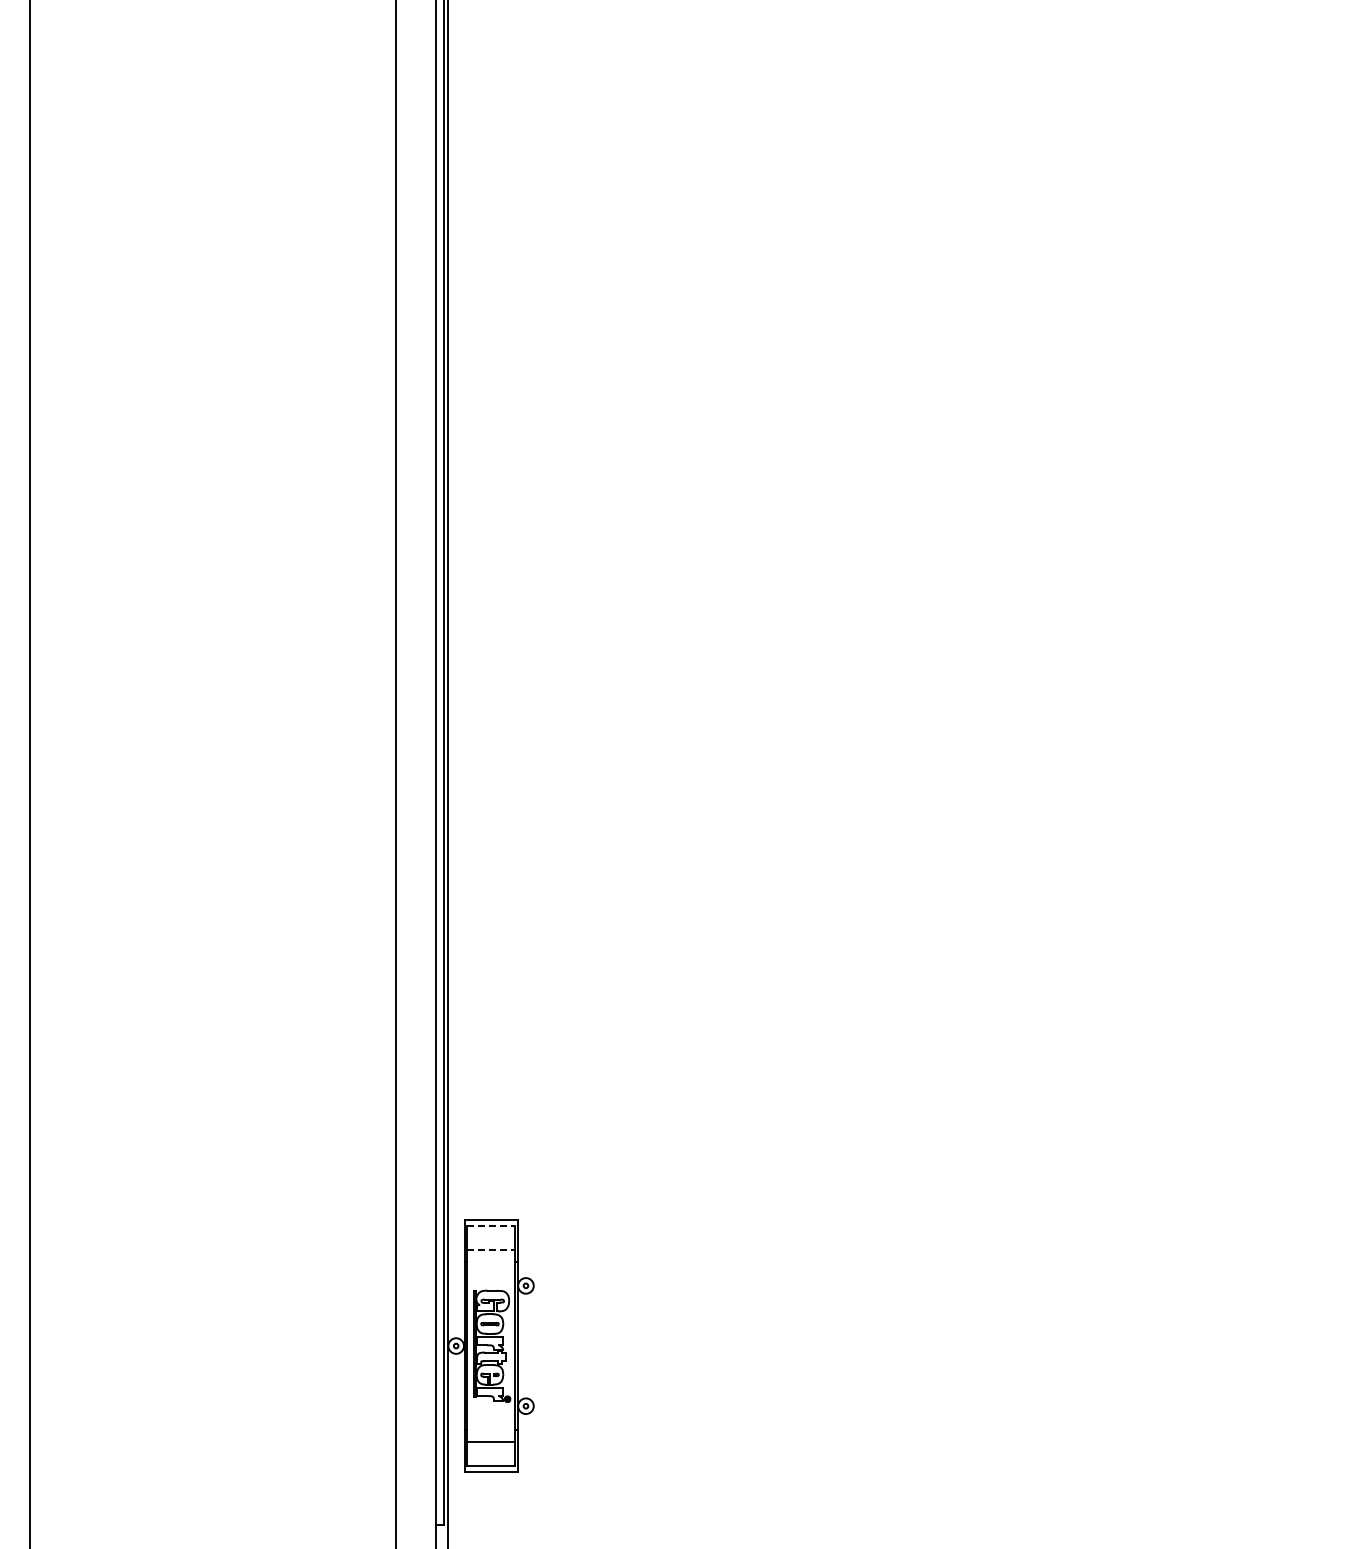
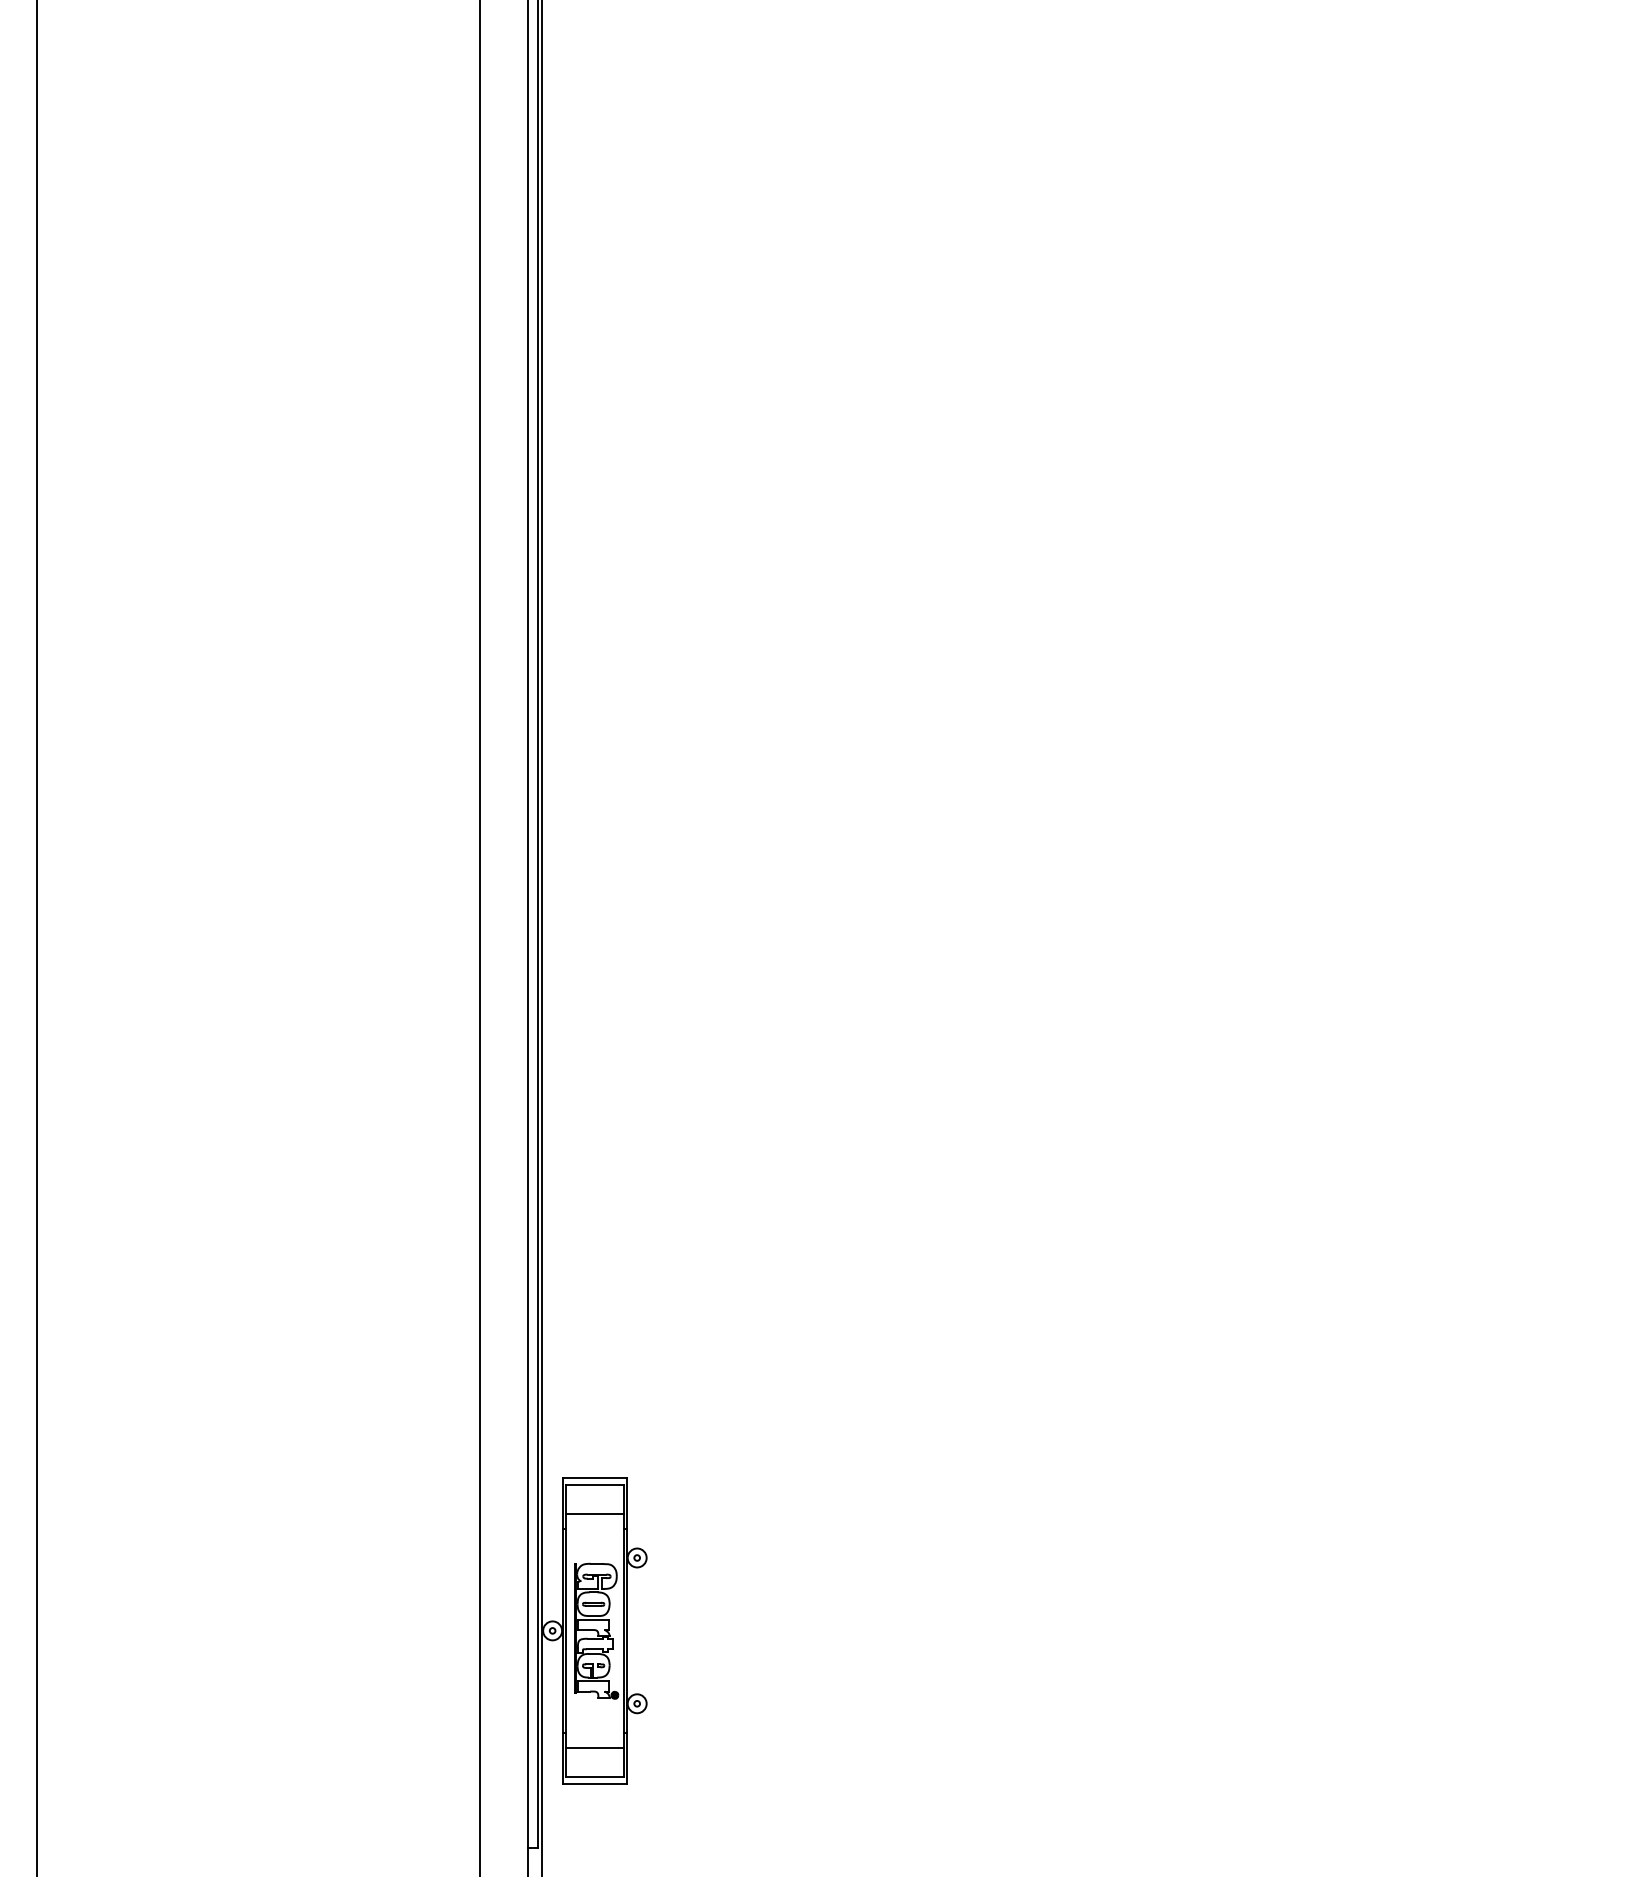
line: (491, 1225) -> (595, 1484), dashed -> solid
line: (491, 1249) -> (595, 1513), dashed -> solid

